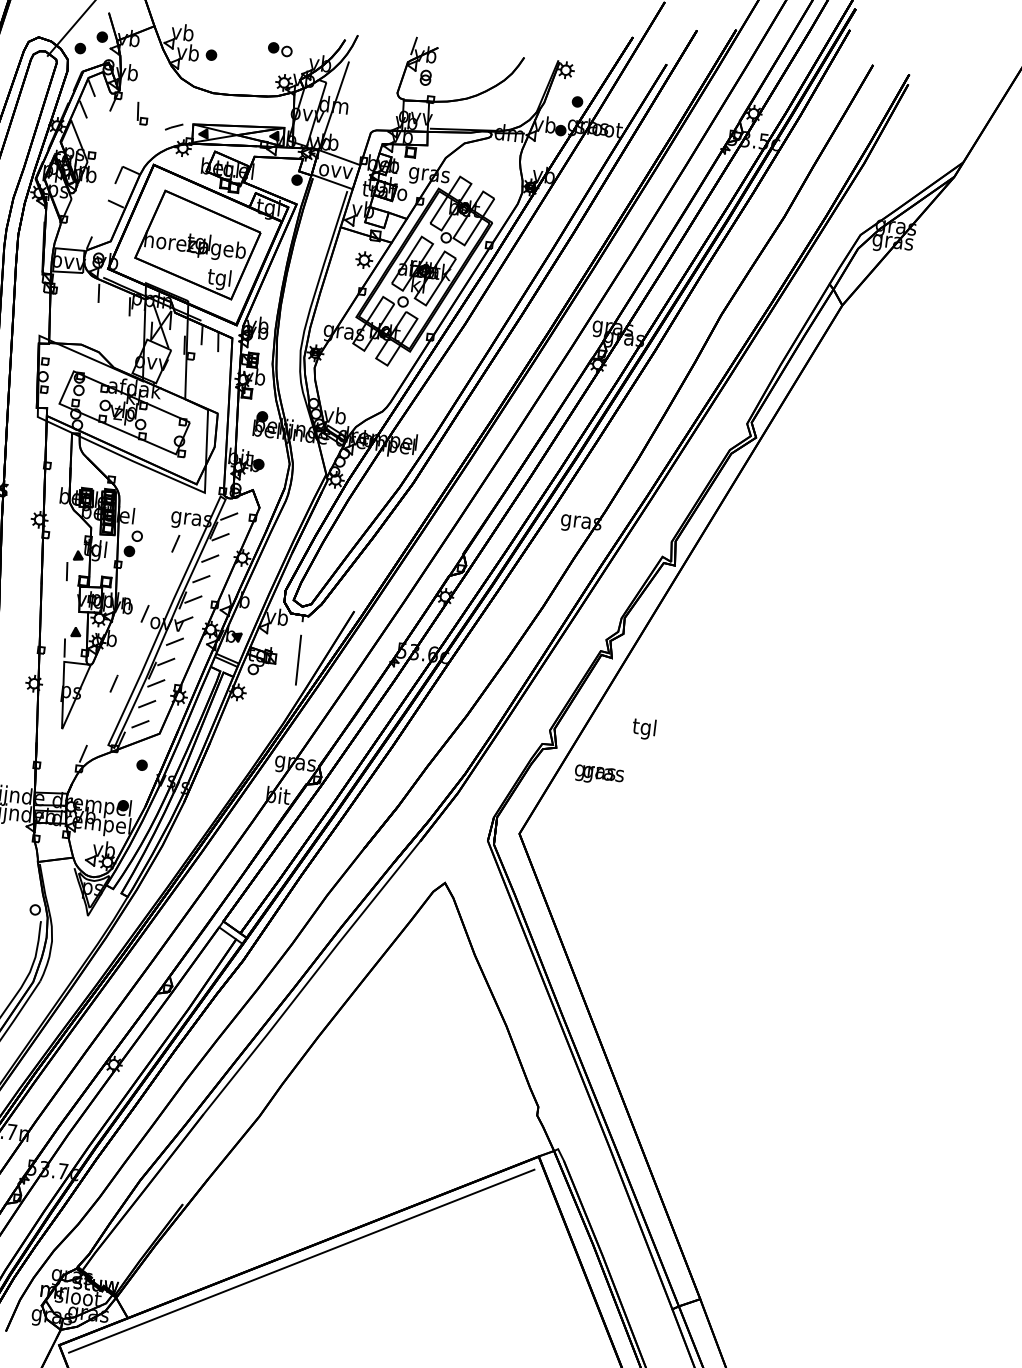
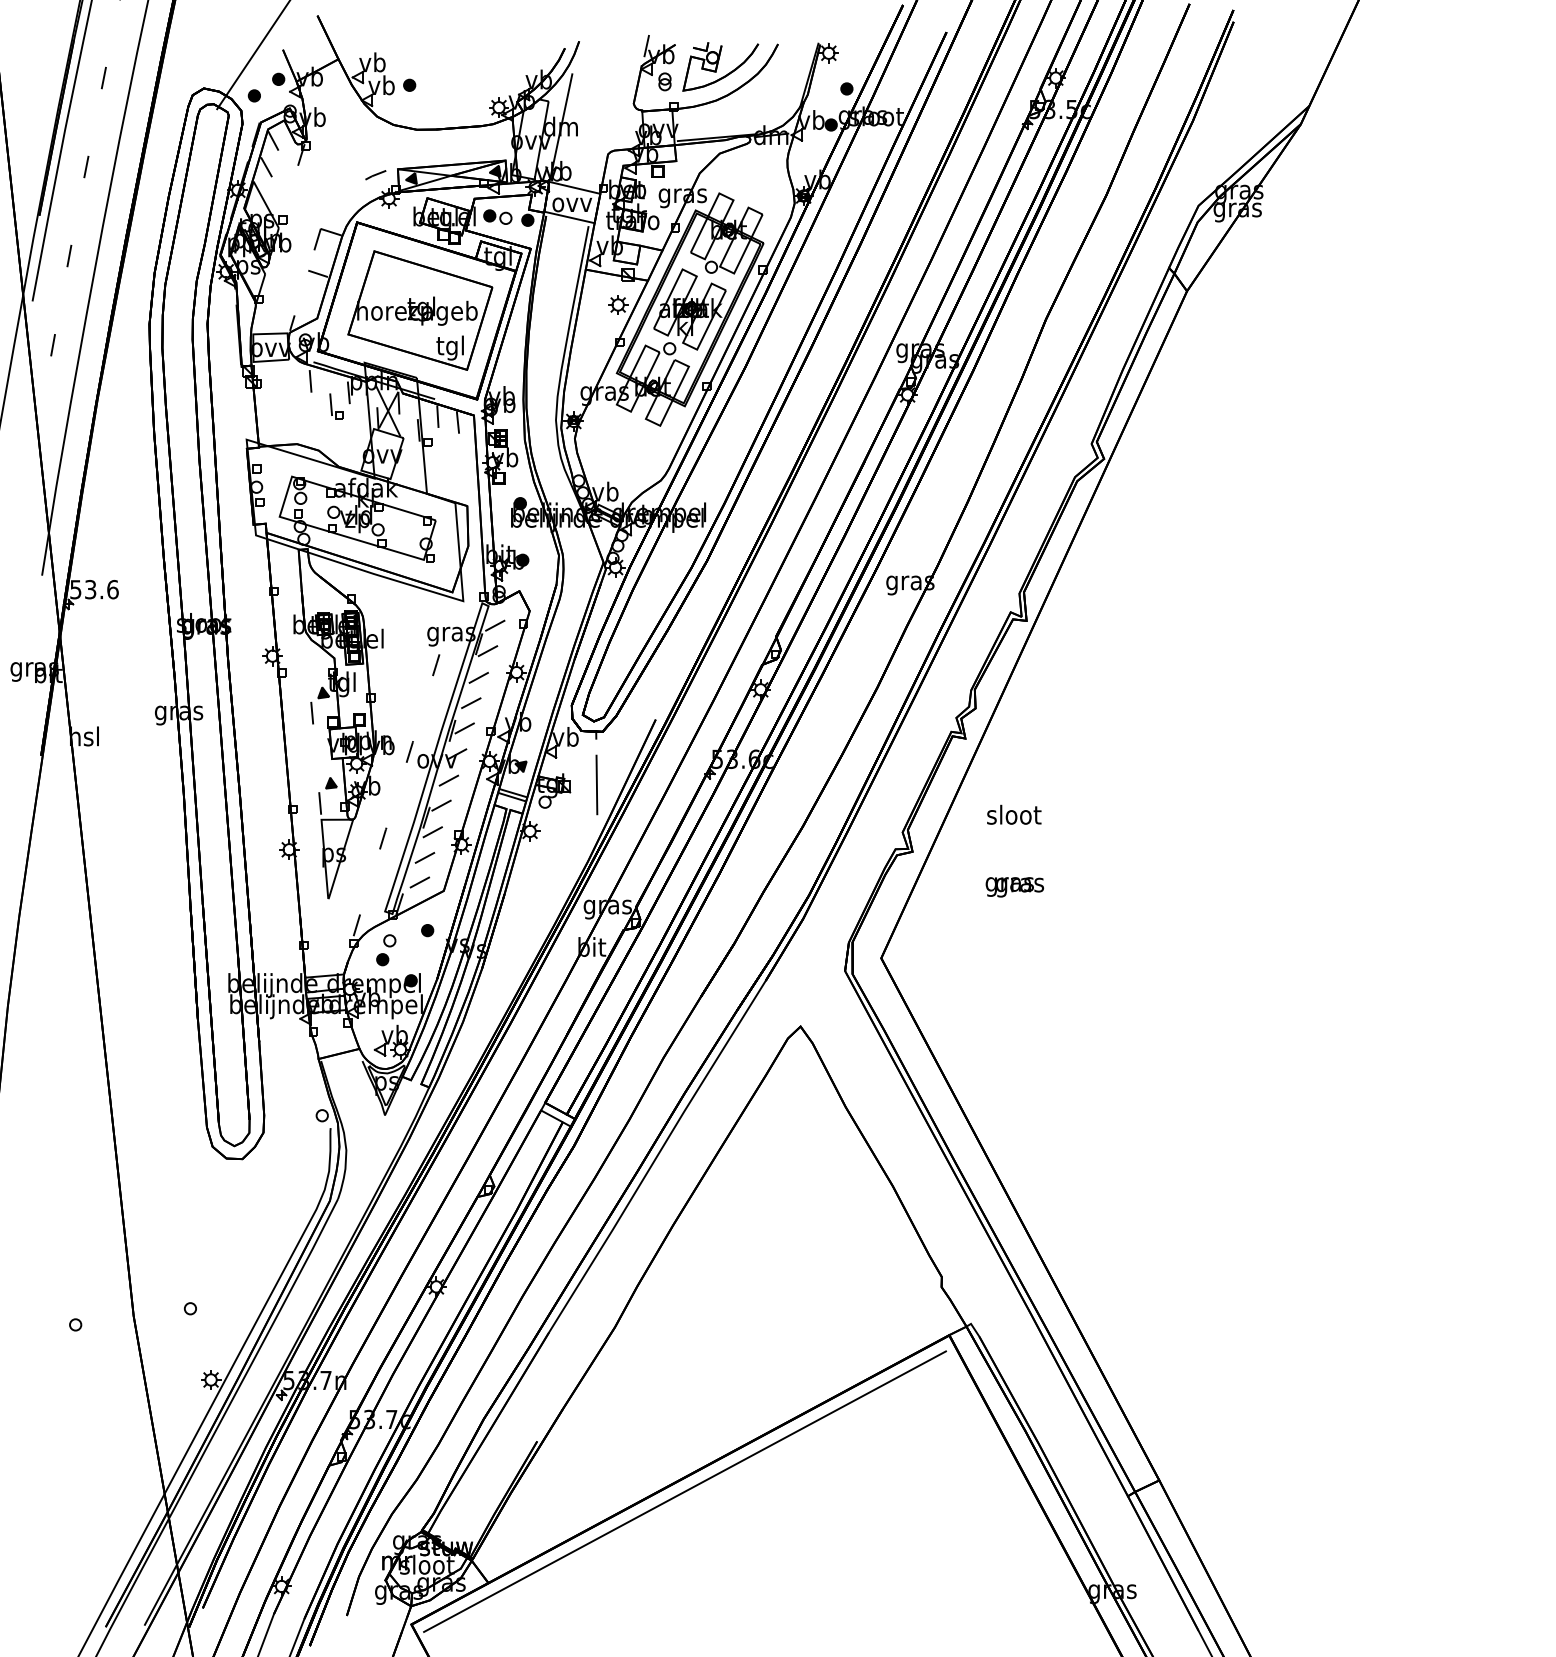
part: (280, 49) -> (497, 216), moved
part: (473, 70) -> (720, 66), added
part: (142, 113) -> (336, 406), moved
part: (133, 544) -> (386, 950), moved
text: (645, 728) -> (1014, 816), tgl -> sloot
text: (598, 775) -> (1014, 887), moved

